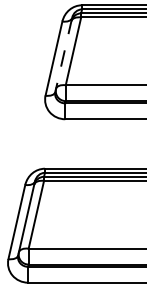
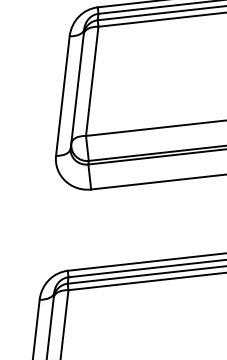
line: (63, 55) -> (77, 89), dashed -> solid

